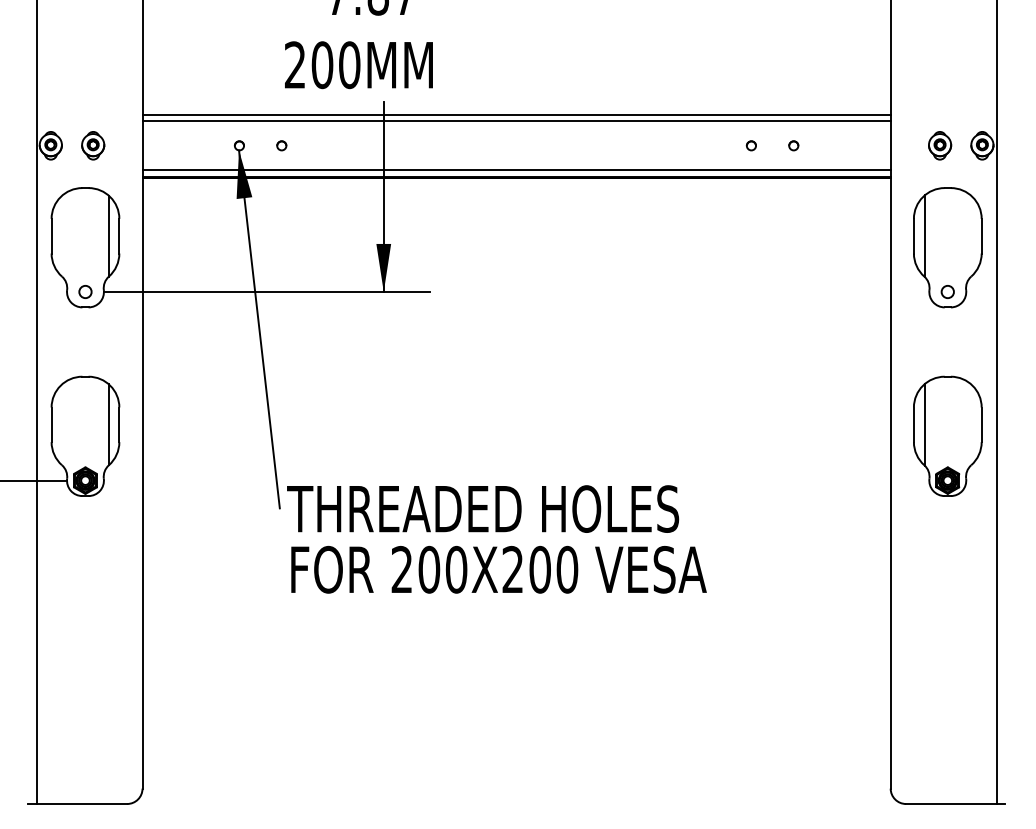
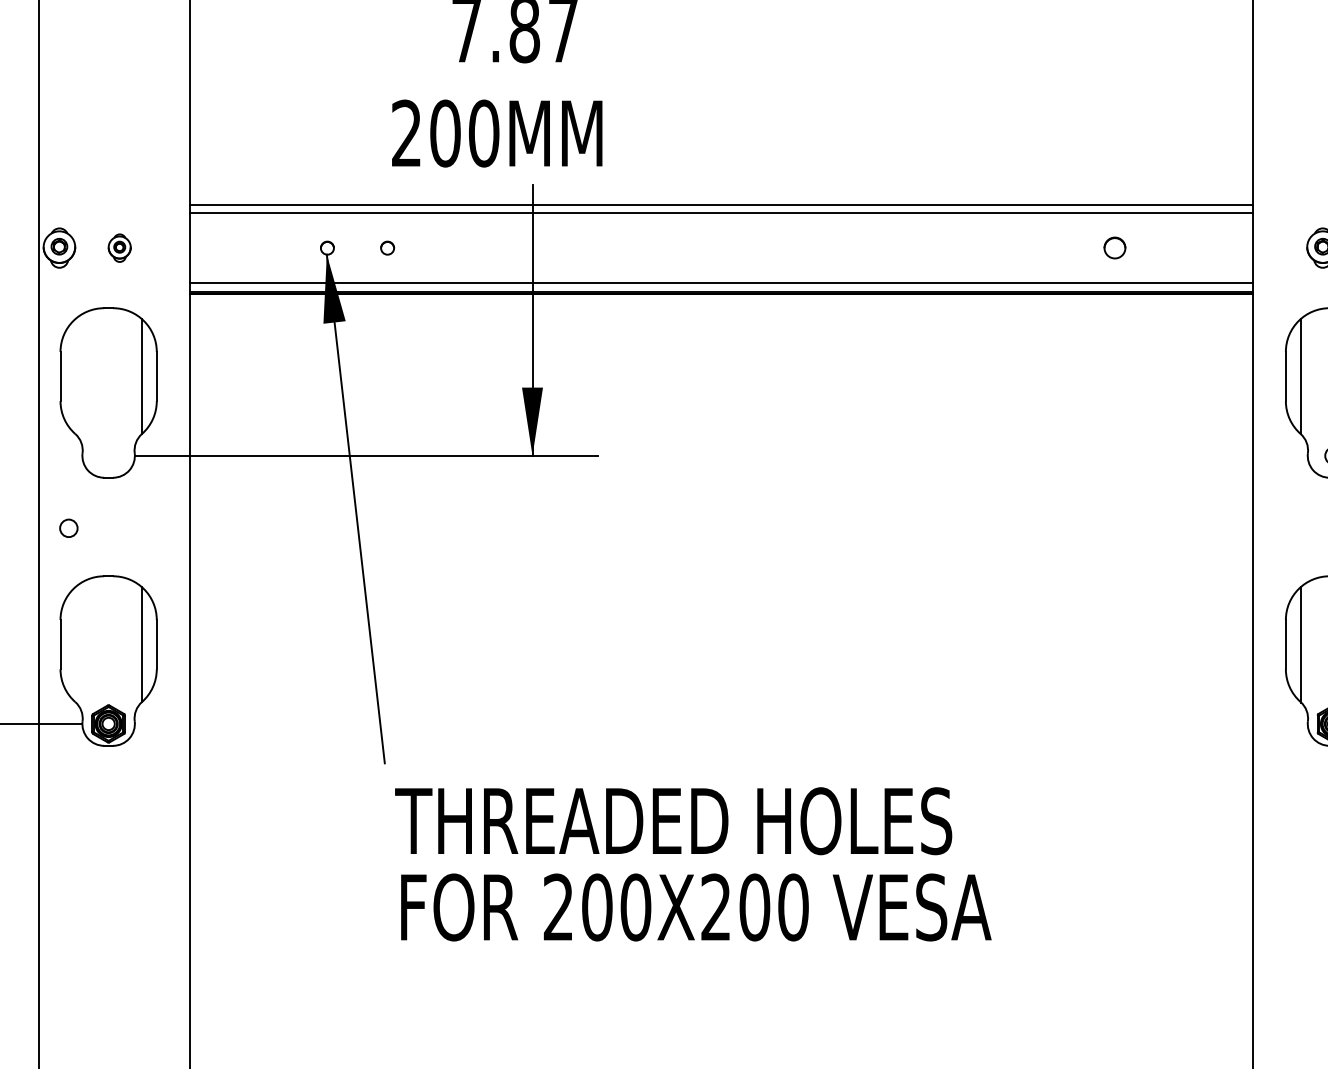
part: (93, 145) -> (120, 247), size x0.7
part: (750, 145) -> (1053, 247), removed
circle: (793, 145) -> (1114, 247), size x1.6
circle: (85, 291) -> (68, 527), moved
text: (496, 539) -> (692, 864), moved

